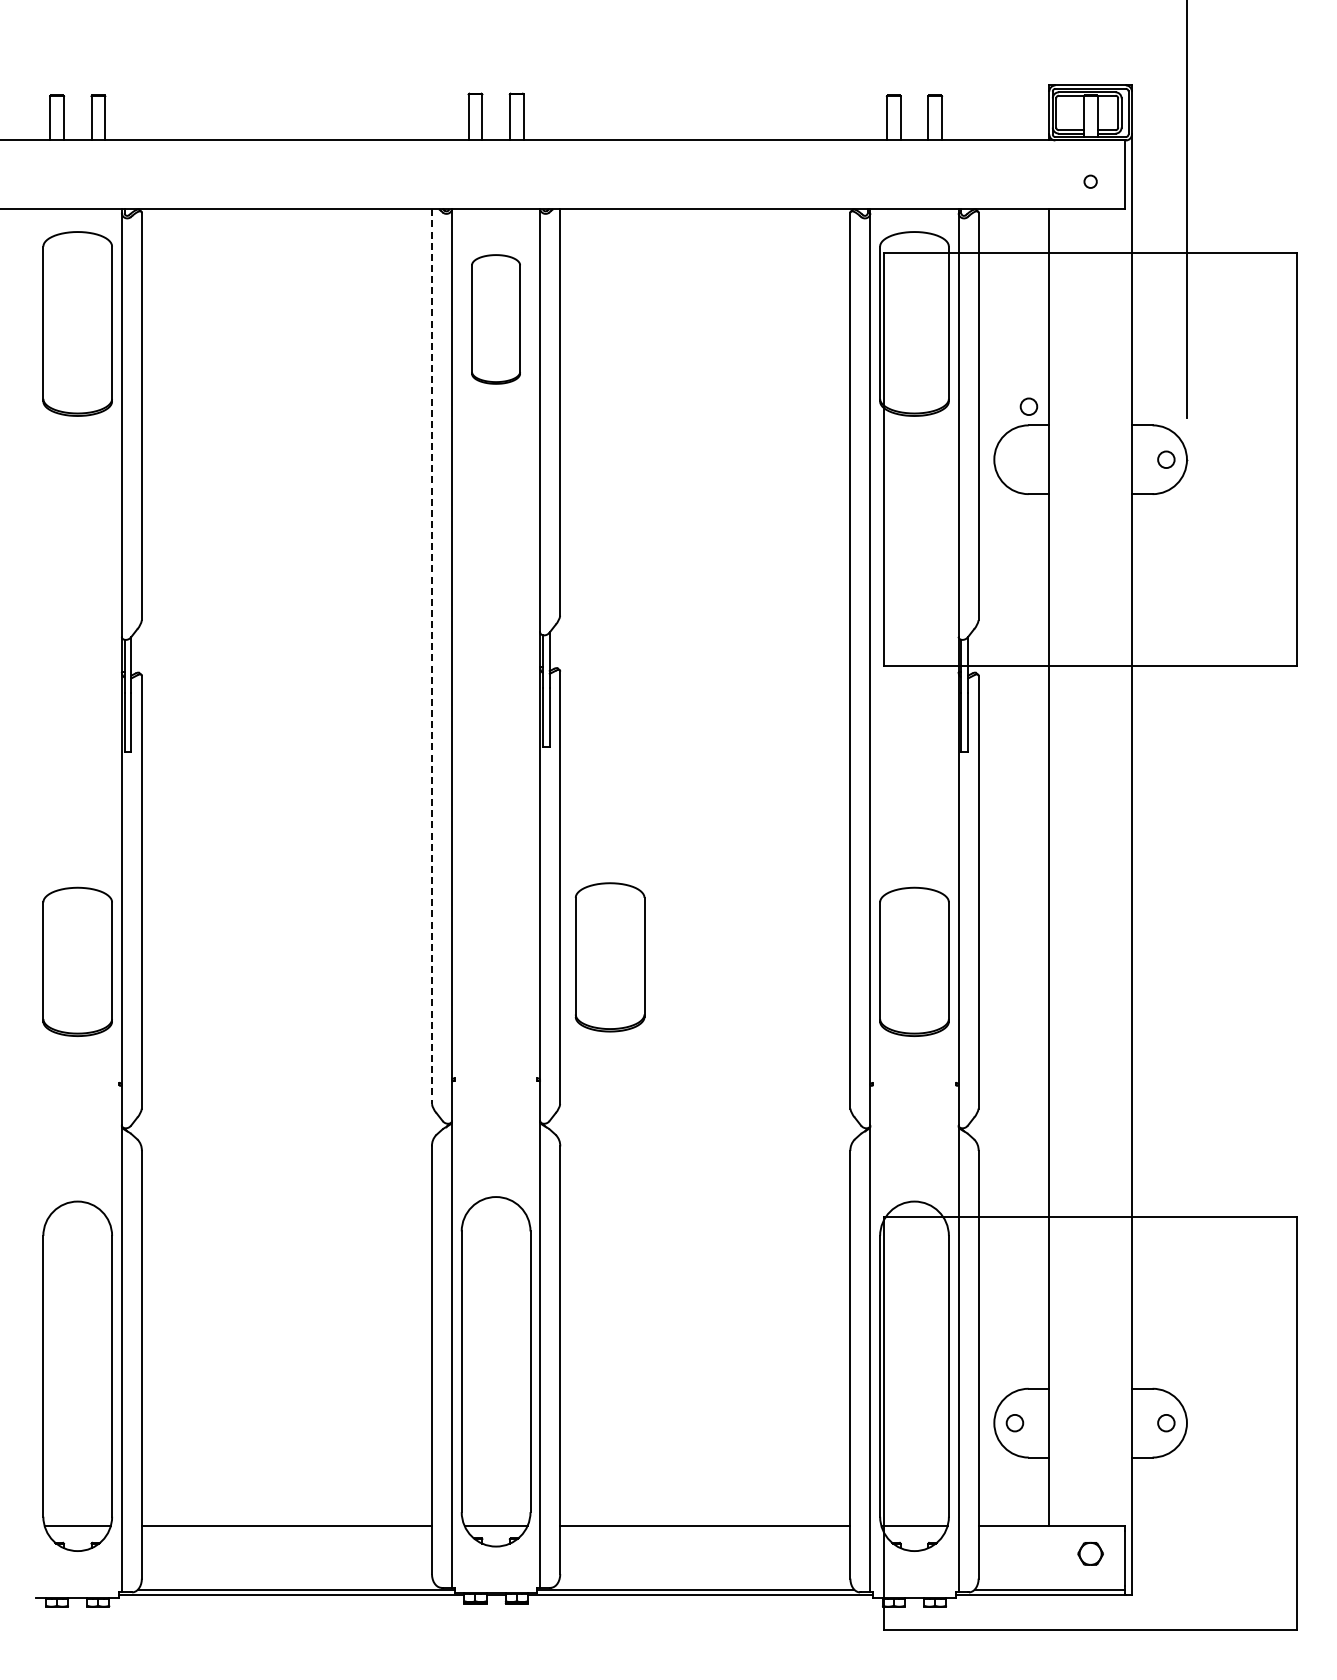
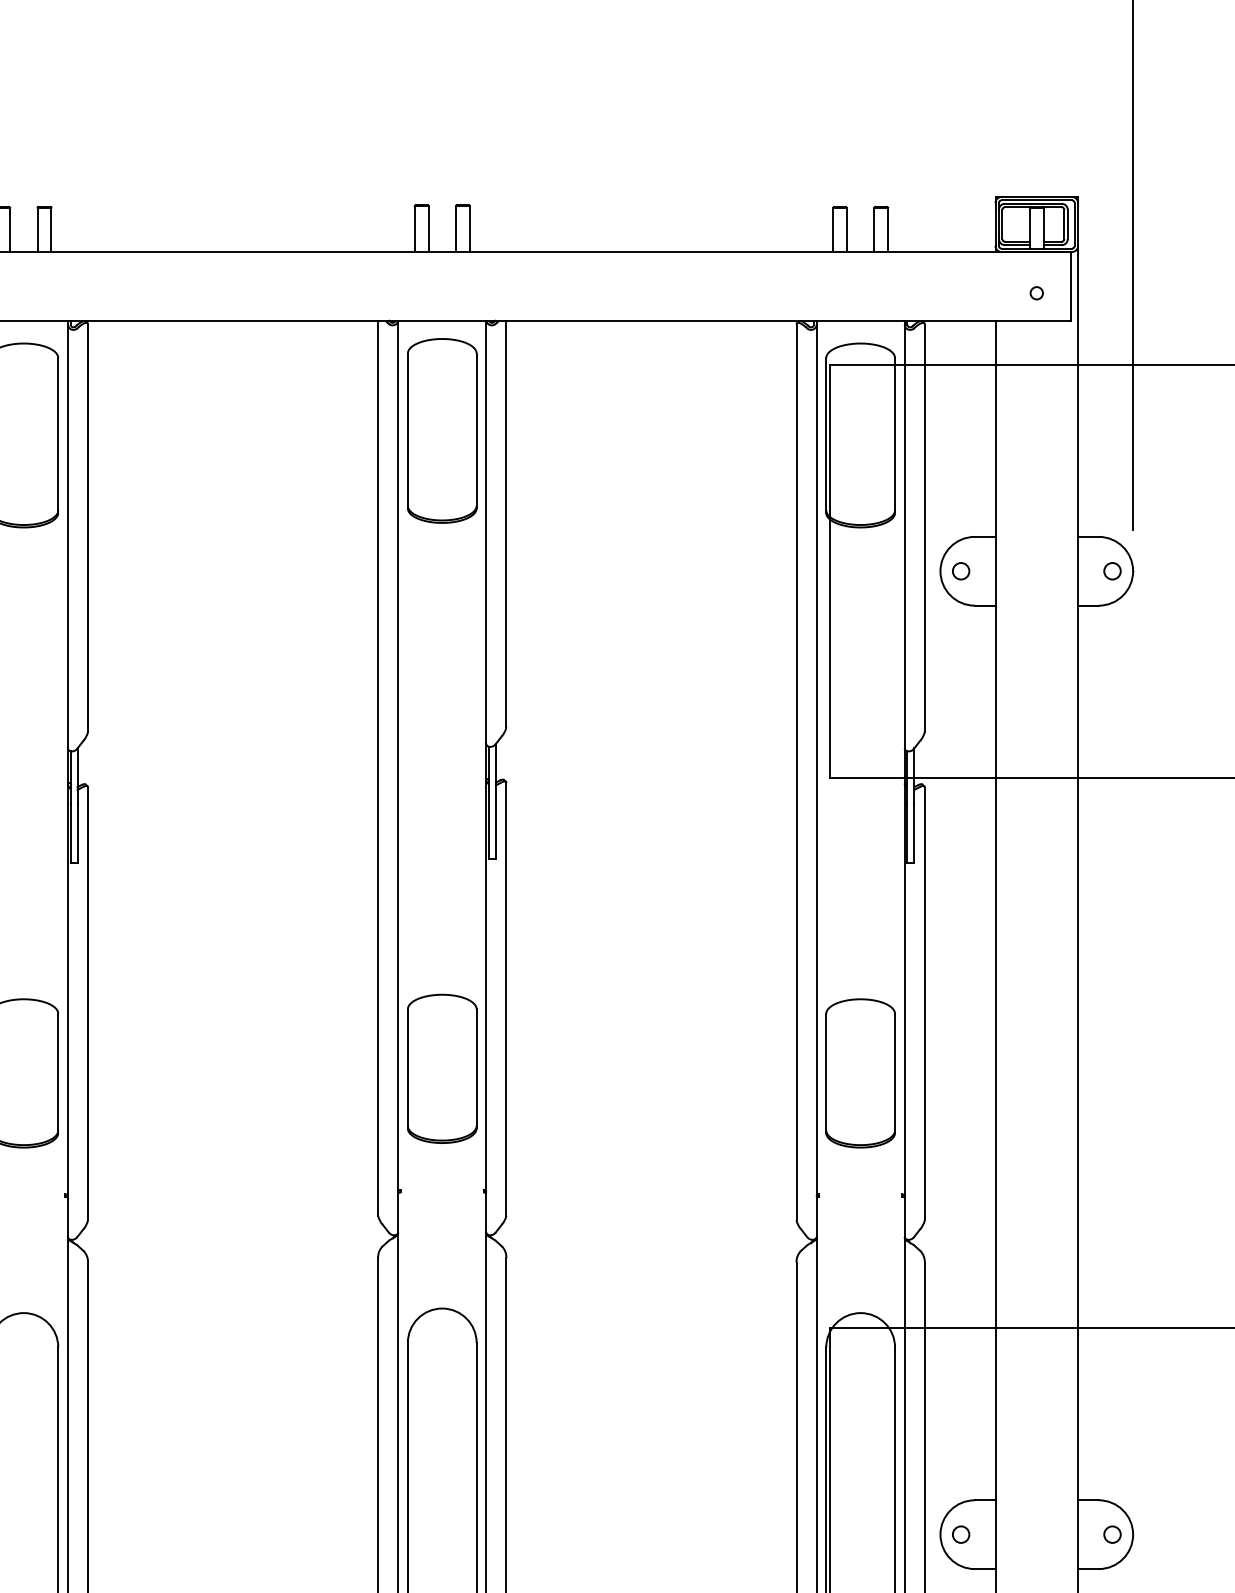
part: (495, 319) -> (441, 431), size x1.43
circle: (1028, 406) -> (960, 571), moved
line: (431, 657) -> (377, 769), dashed -> solid
part: (609, 957) -> (441, 1069), moved

